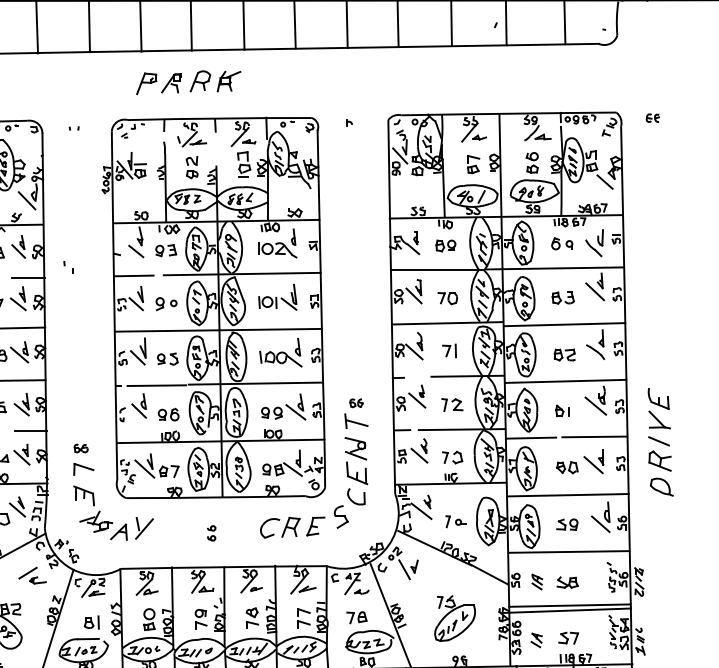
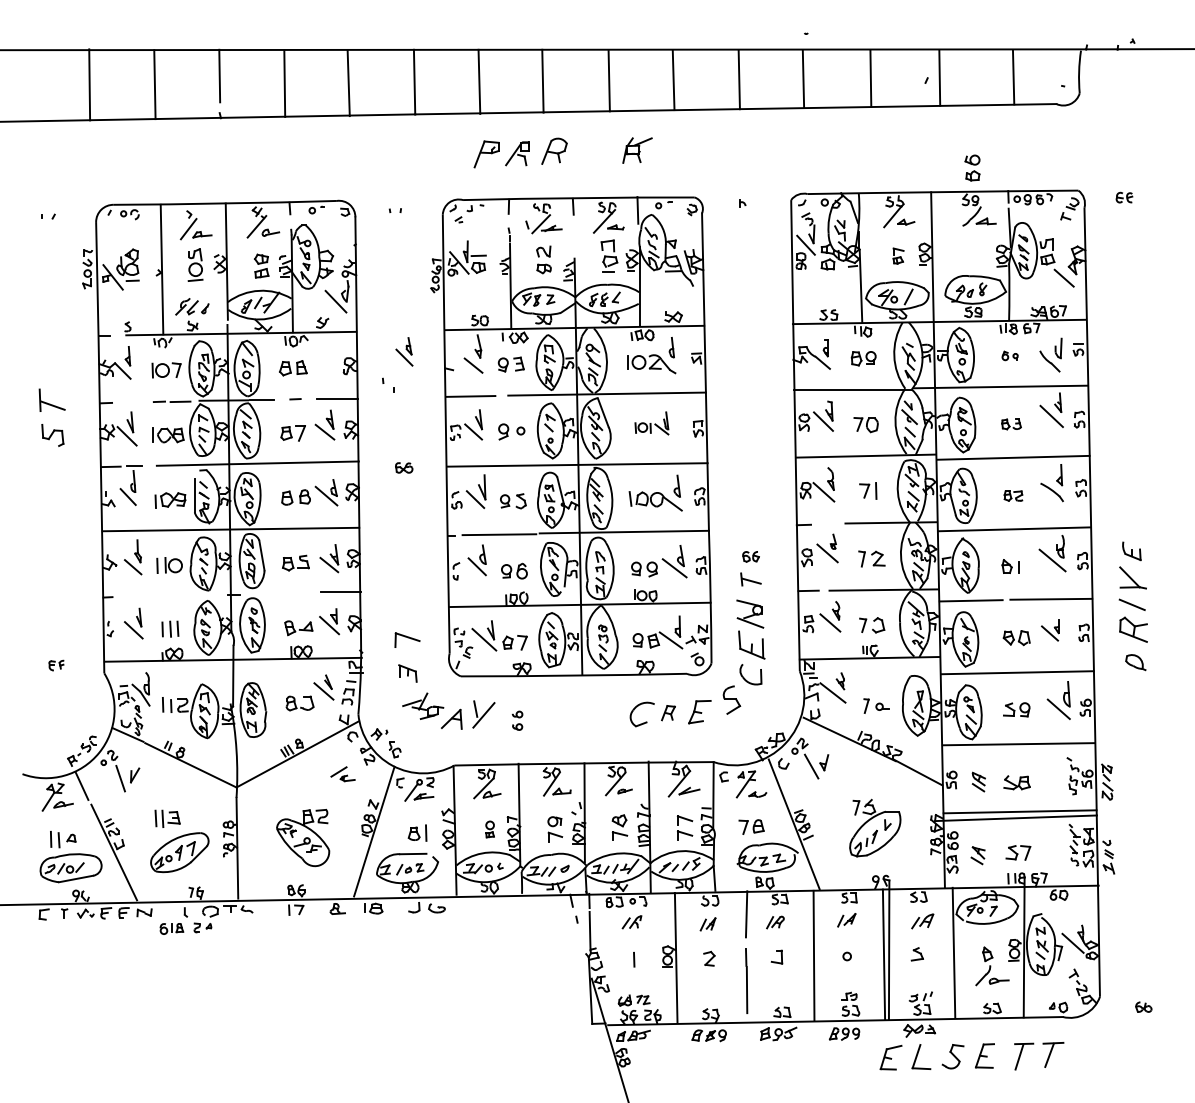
part: (229, 81) -> (637, 150), moved
part: (532, 162) -> (972, 167), moved
part: (473, 164) -> (898, 255), size x0.7
part: (561, 243) -> (1009, 355), size x0.6
part: (18, 246) -> (404, 351), moved
part: (277, 297) -> (651, 423), size x0.7
part: (563, 298) -> (1011, 424), size x0.7
part: (564, 354) -> (1013, 495), size x0.7
part: (658, 398) -> (1131, 550), size x0.7
part: (356, 421) -> (750, 579), size x0.7
part: (81, 448) -> (404, 467), moved
part: (594, 461) -> (1050, 630), size x0.7
part: (661, 487) -> (1135, 662), size x0.7
part: (83, 495) -> (407, 673), size x0.7
part: (290, 526) -> (668, 712), size x0.6
part: (211, 533) -> (517, 720), moved
part: (32, 575) -> (342, 774), size x0.7
part: (148, 619) -> (489, 829), size x0.6

